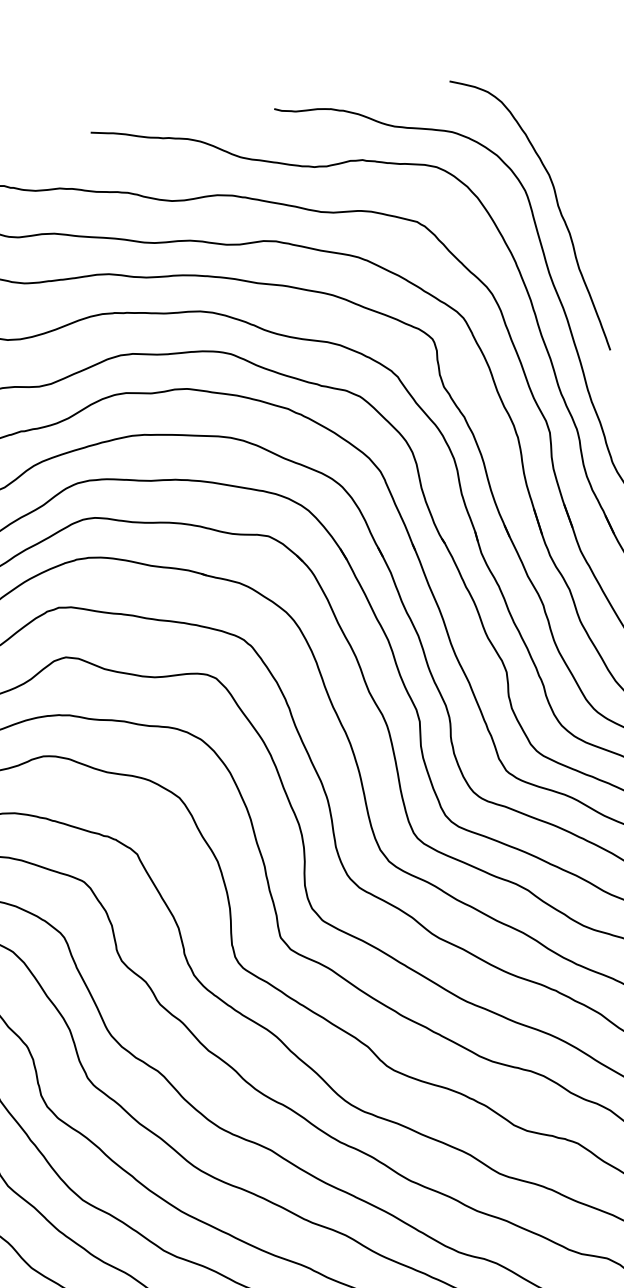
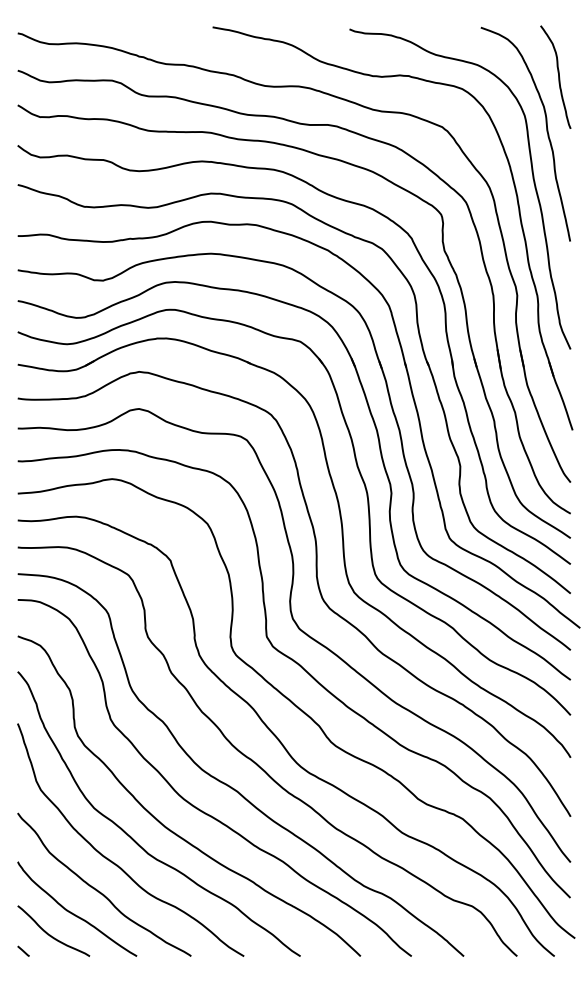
curve: (562, 131) -> (558, 76), added

